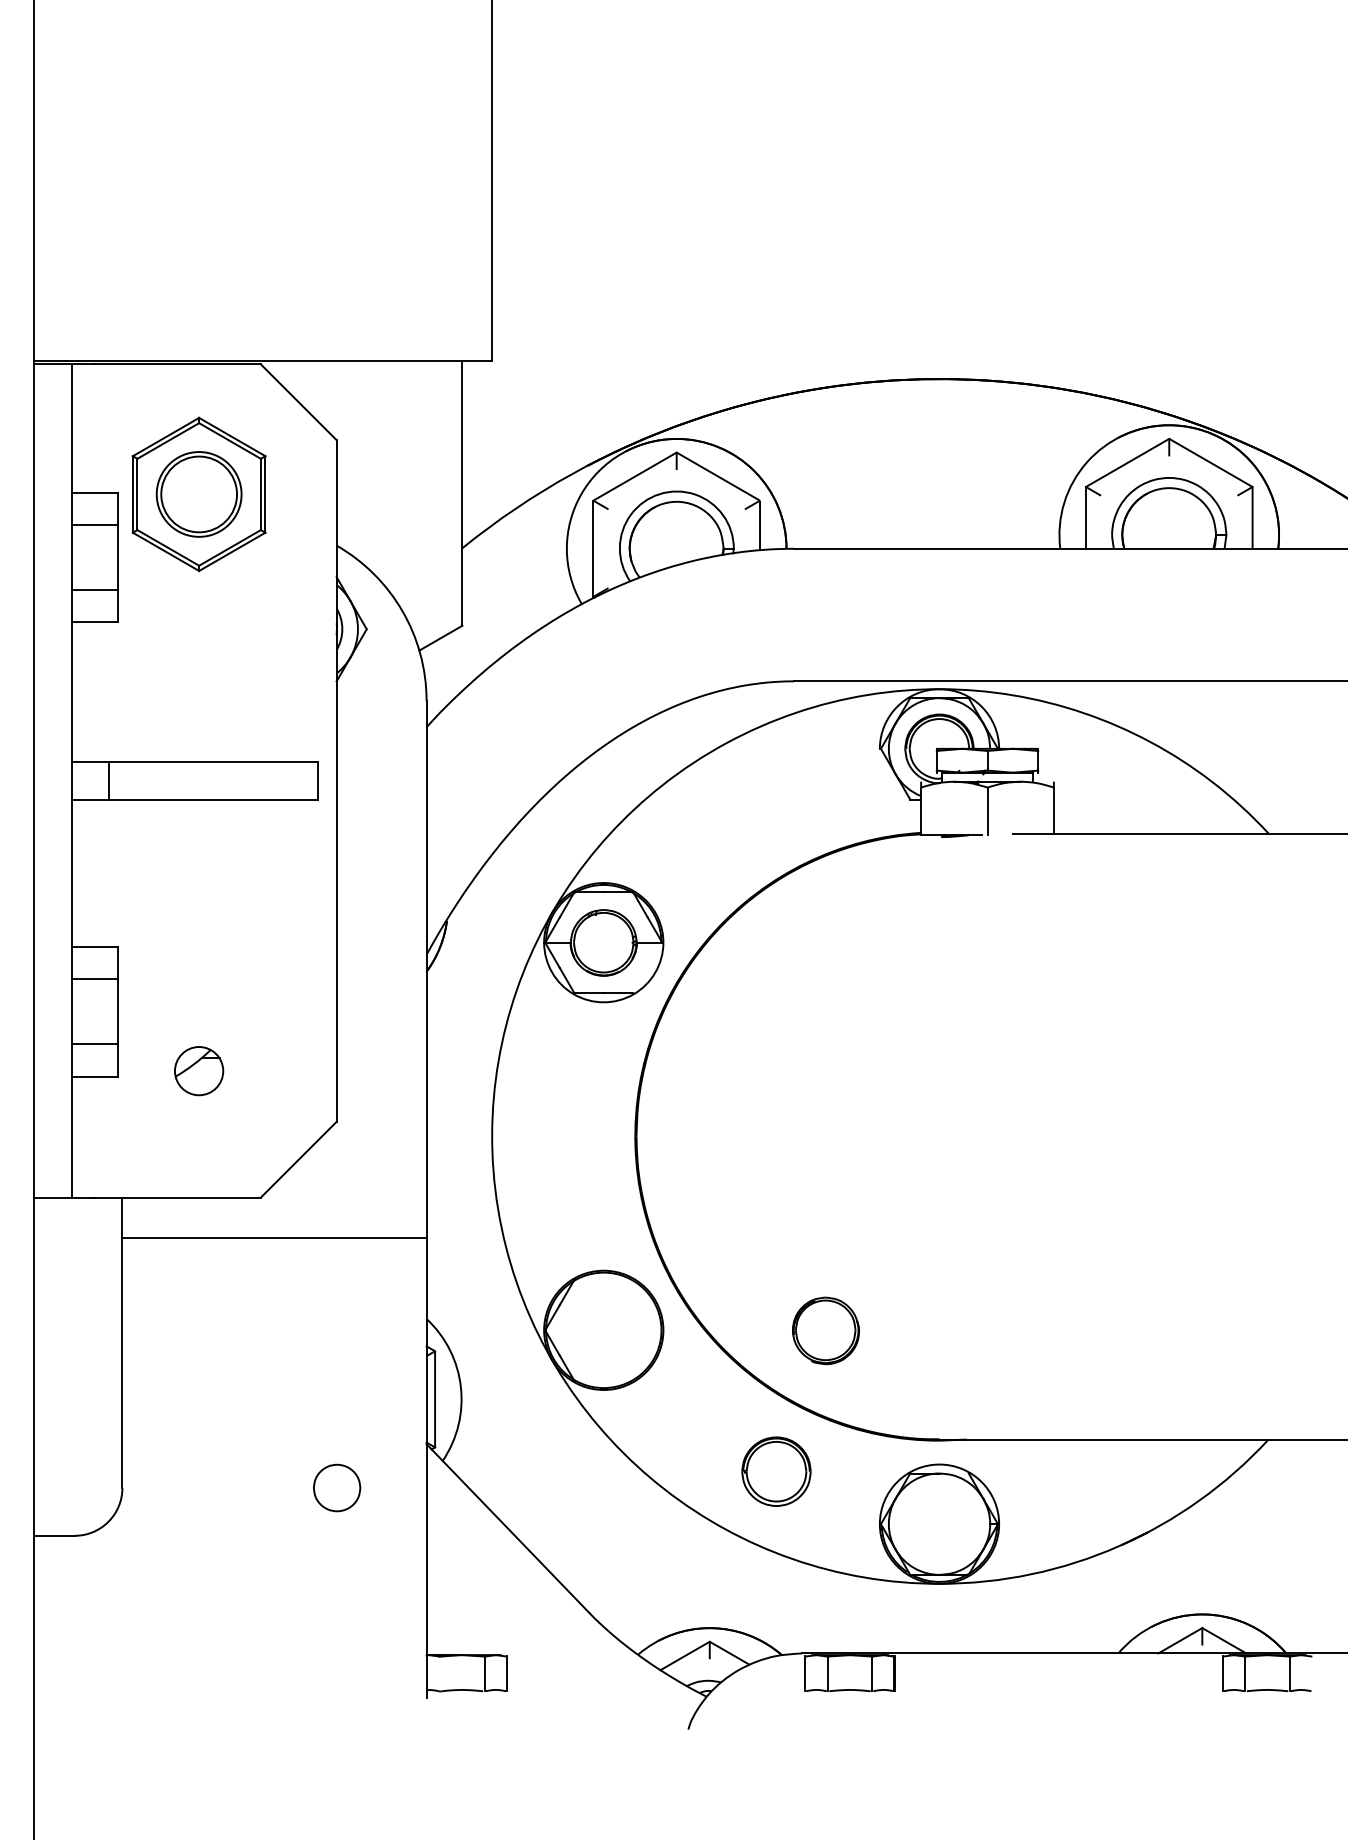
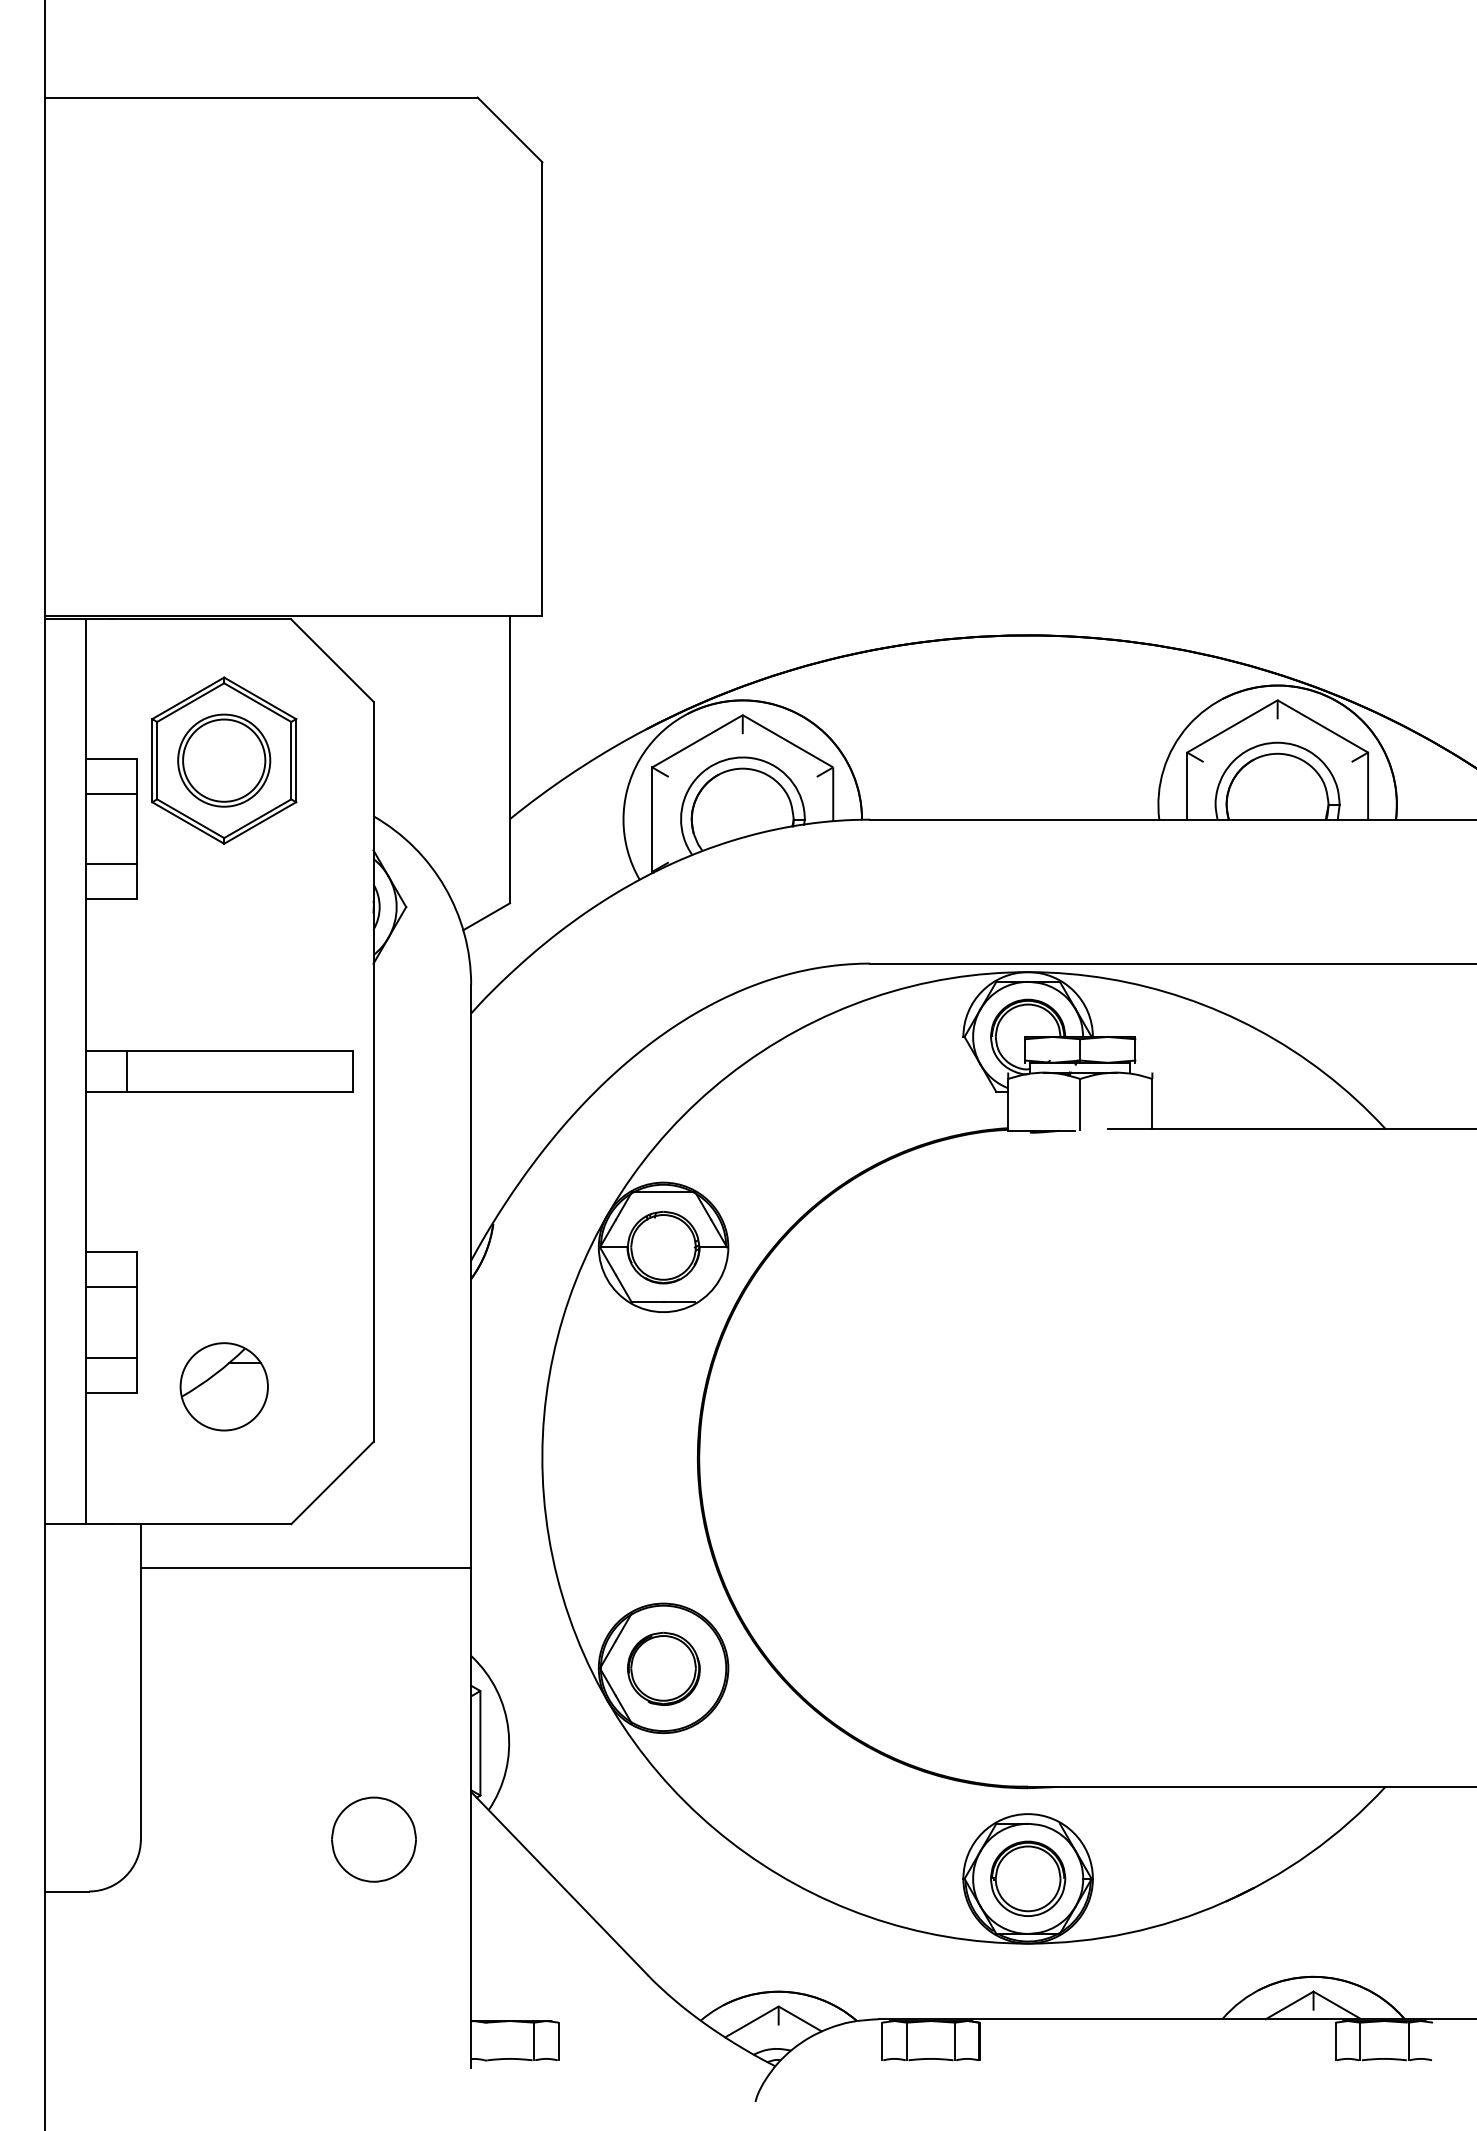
part: (198, 1070) -> (223, 1386), size x1.67
part: (825, 1330) -> (663, 1668), moved
part: (776, 1471) -> (1028, 1878), moved
part: (336, 1487) -> (373, 1839), size x1.67

